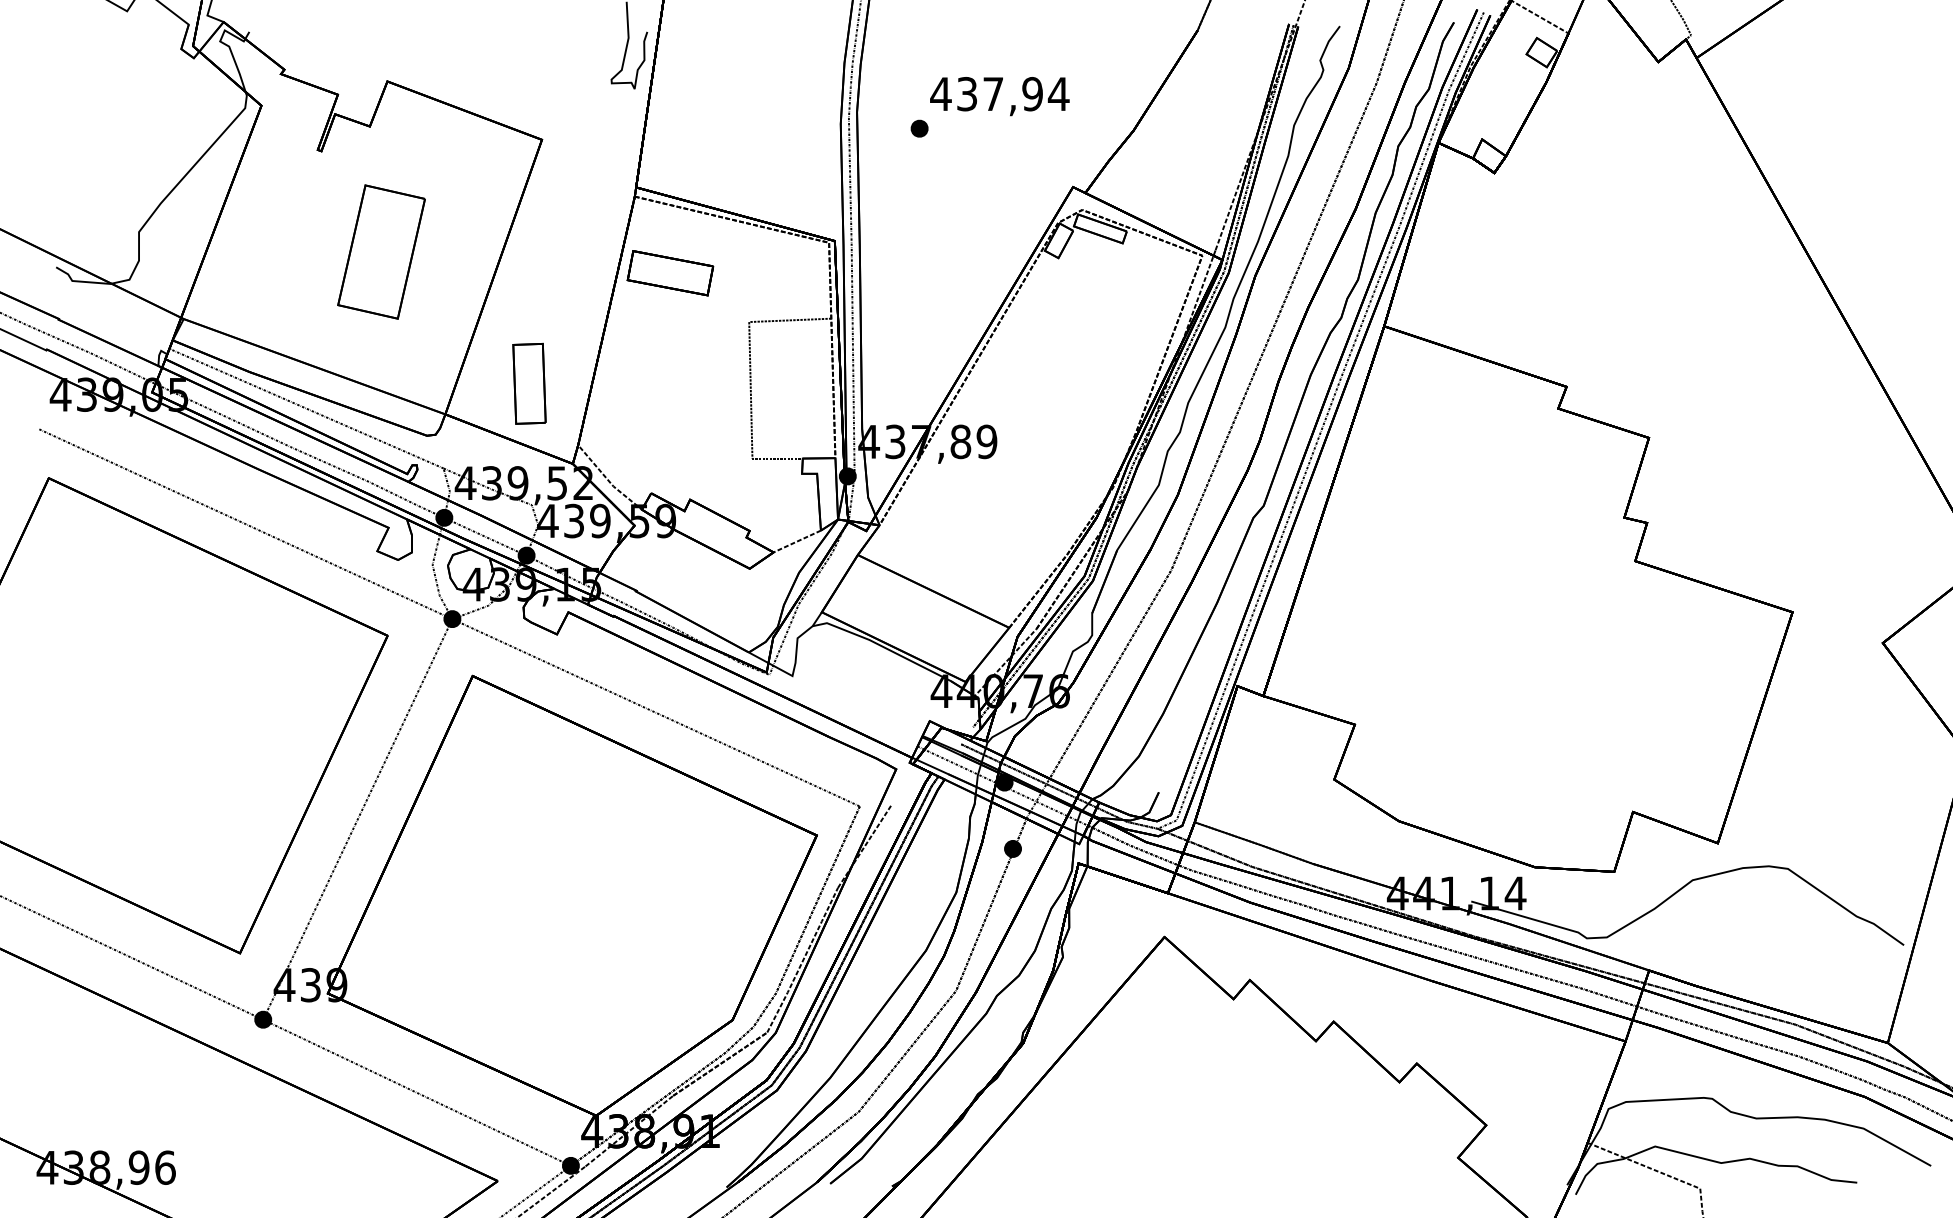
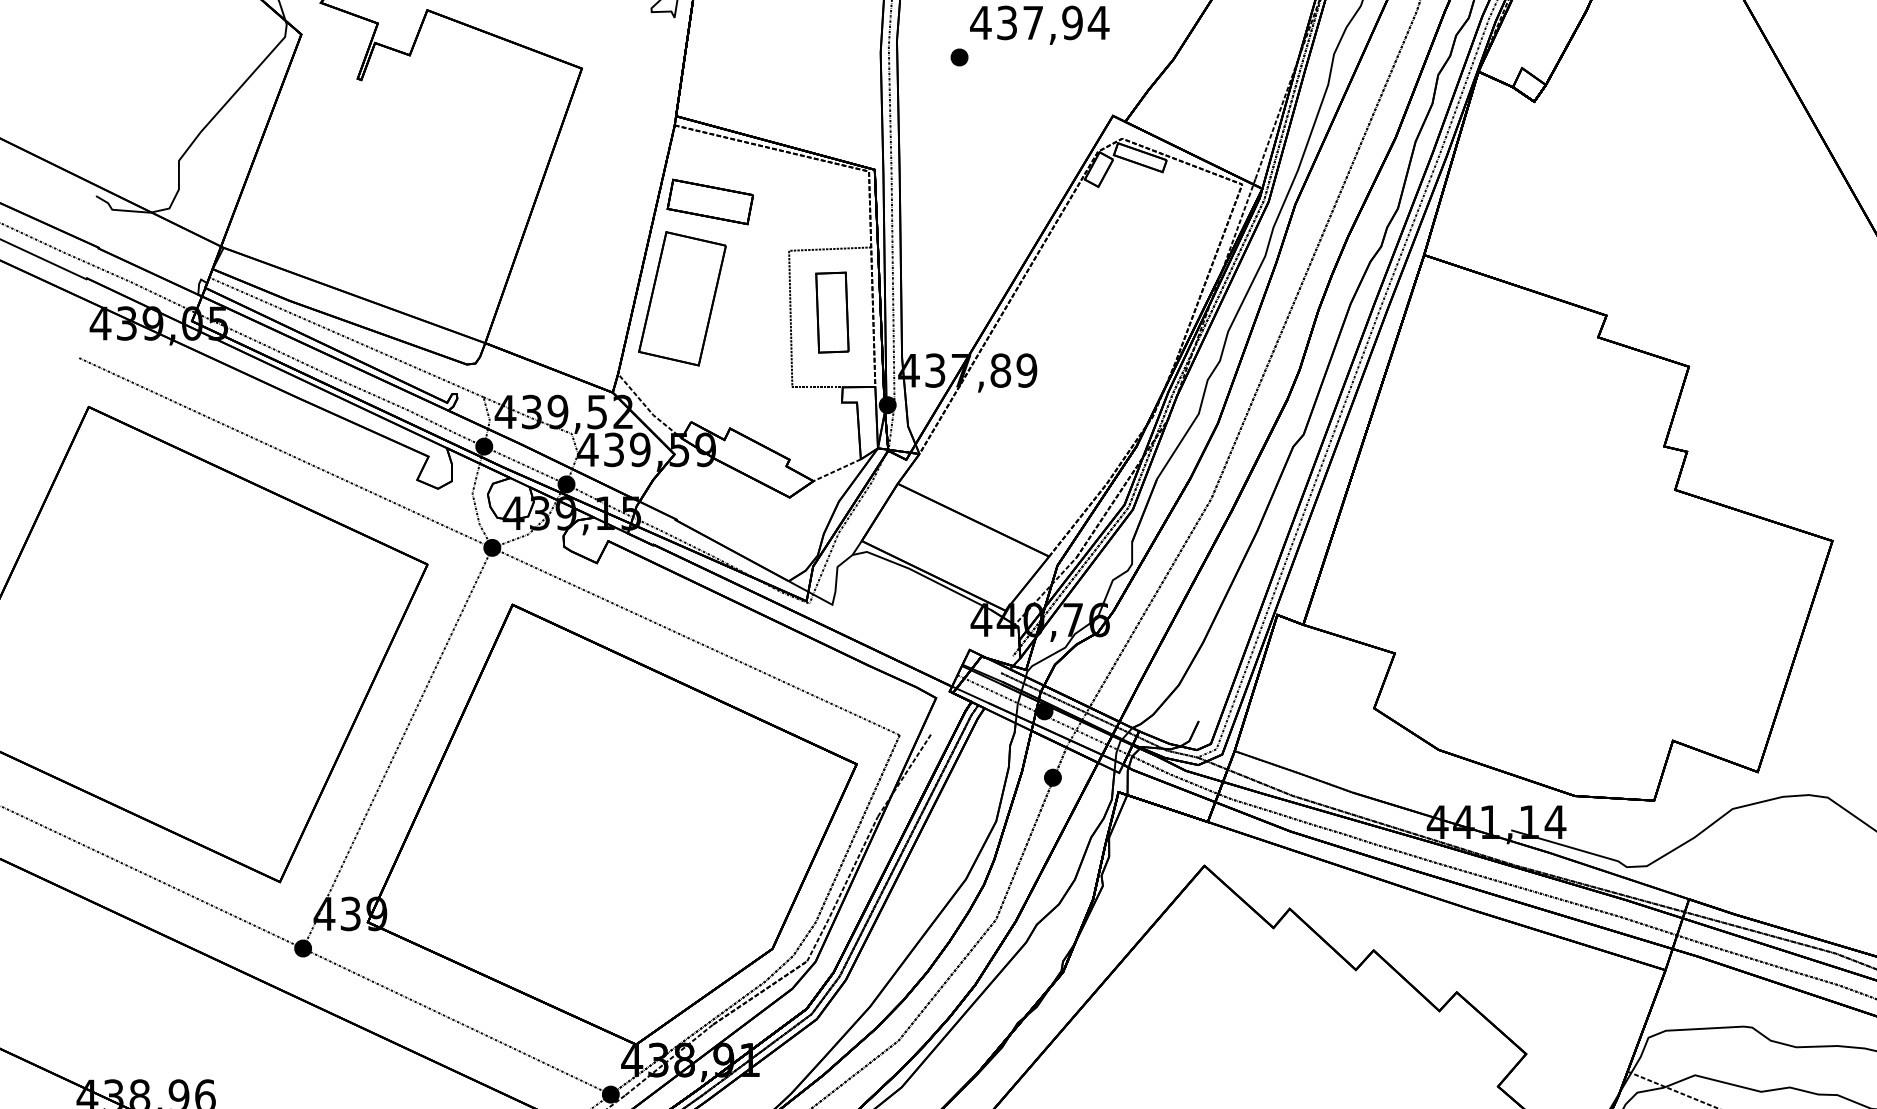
part: (381, 251) -> (682, 298), moved
part: (529, 383) -> (832, 312), moved

